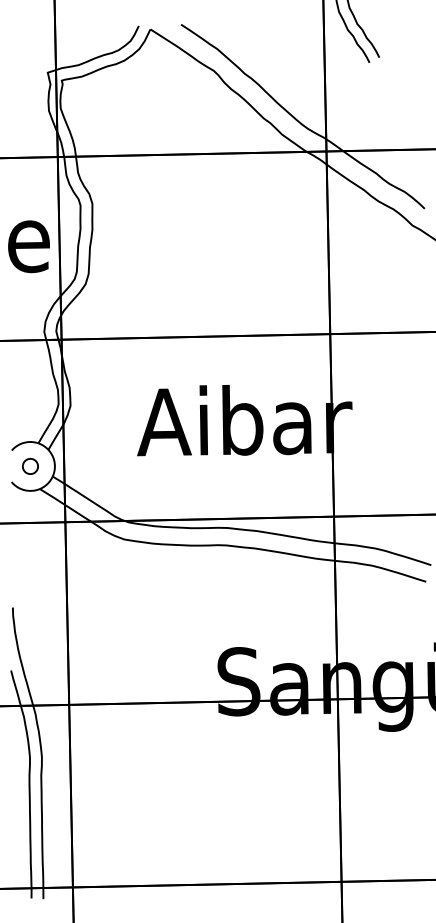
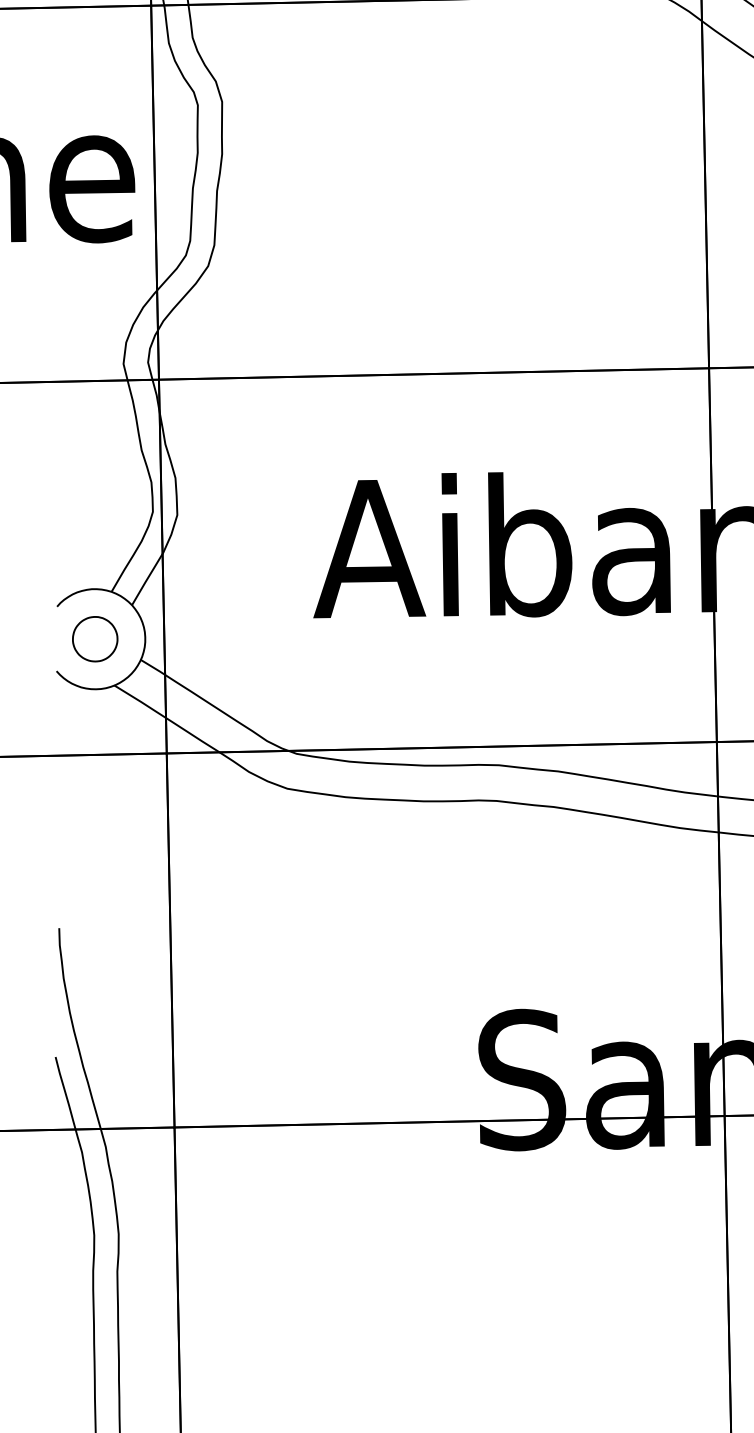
part: (30, 466) -> (95, 639), size x1.43

